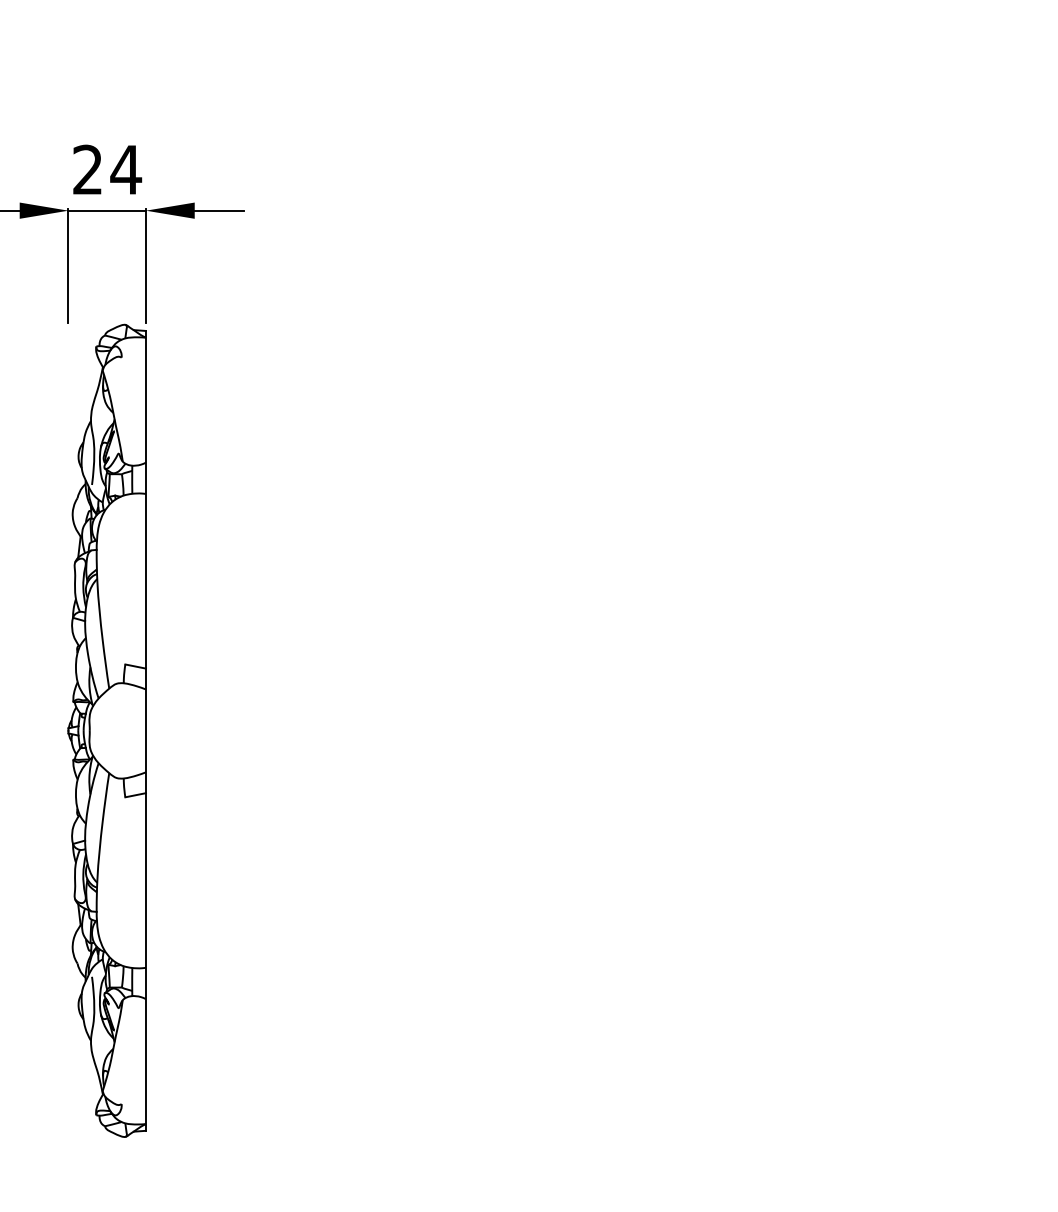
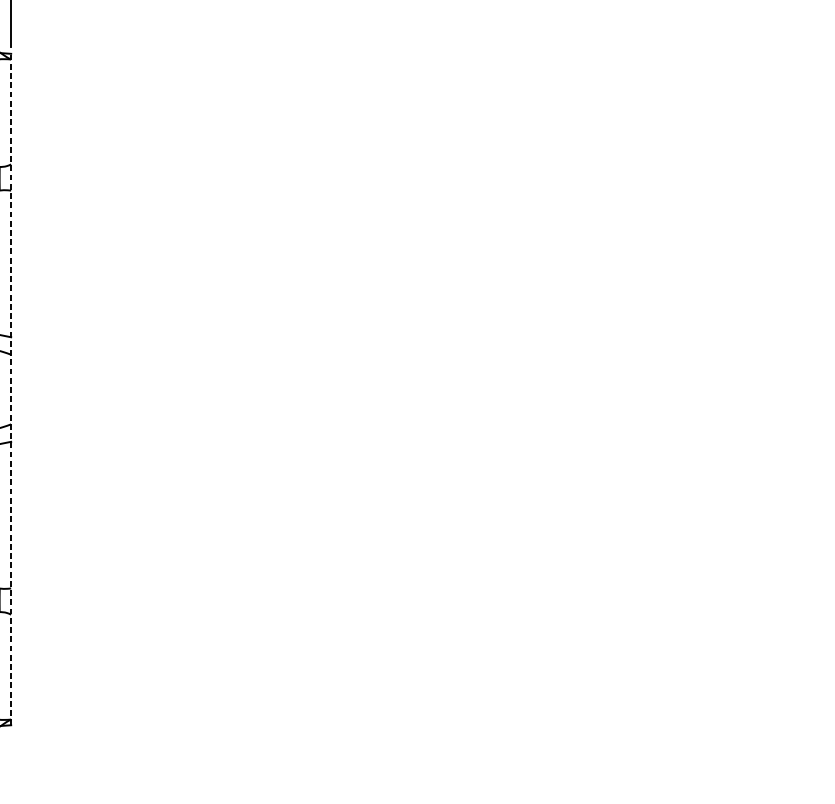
line: (145, 730) -> (10, 389), solid -> dashed

